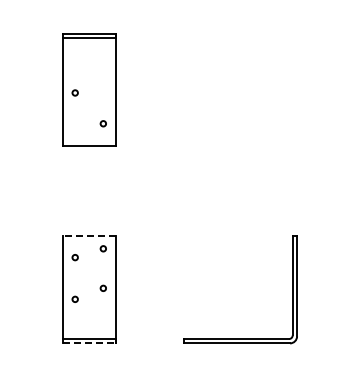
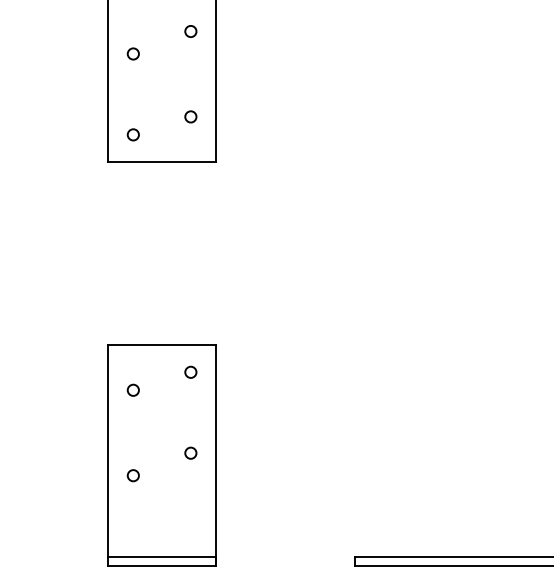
circle: (102, 81) -> (189, 30), added
circle: (74, 132) -> (131, 134), added
line: (88, 235) -> (160, 345), dashed -> solid
line: (89, 343) -> (162, 565), dashed -> solid

